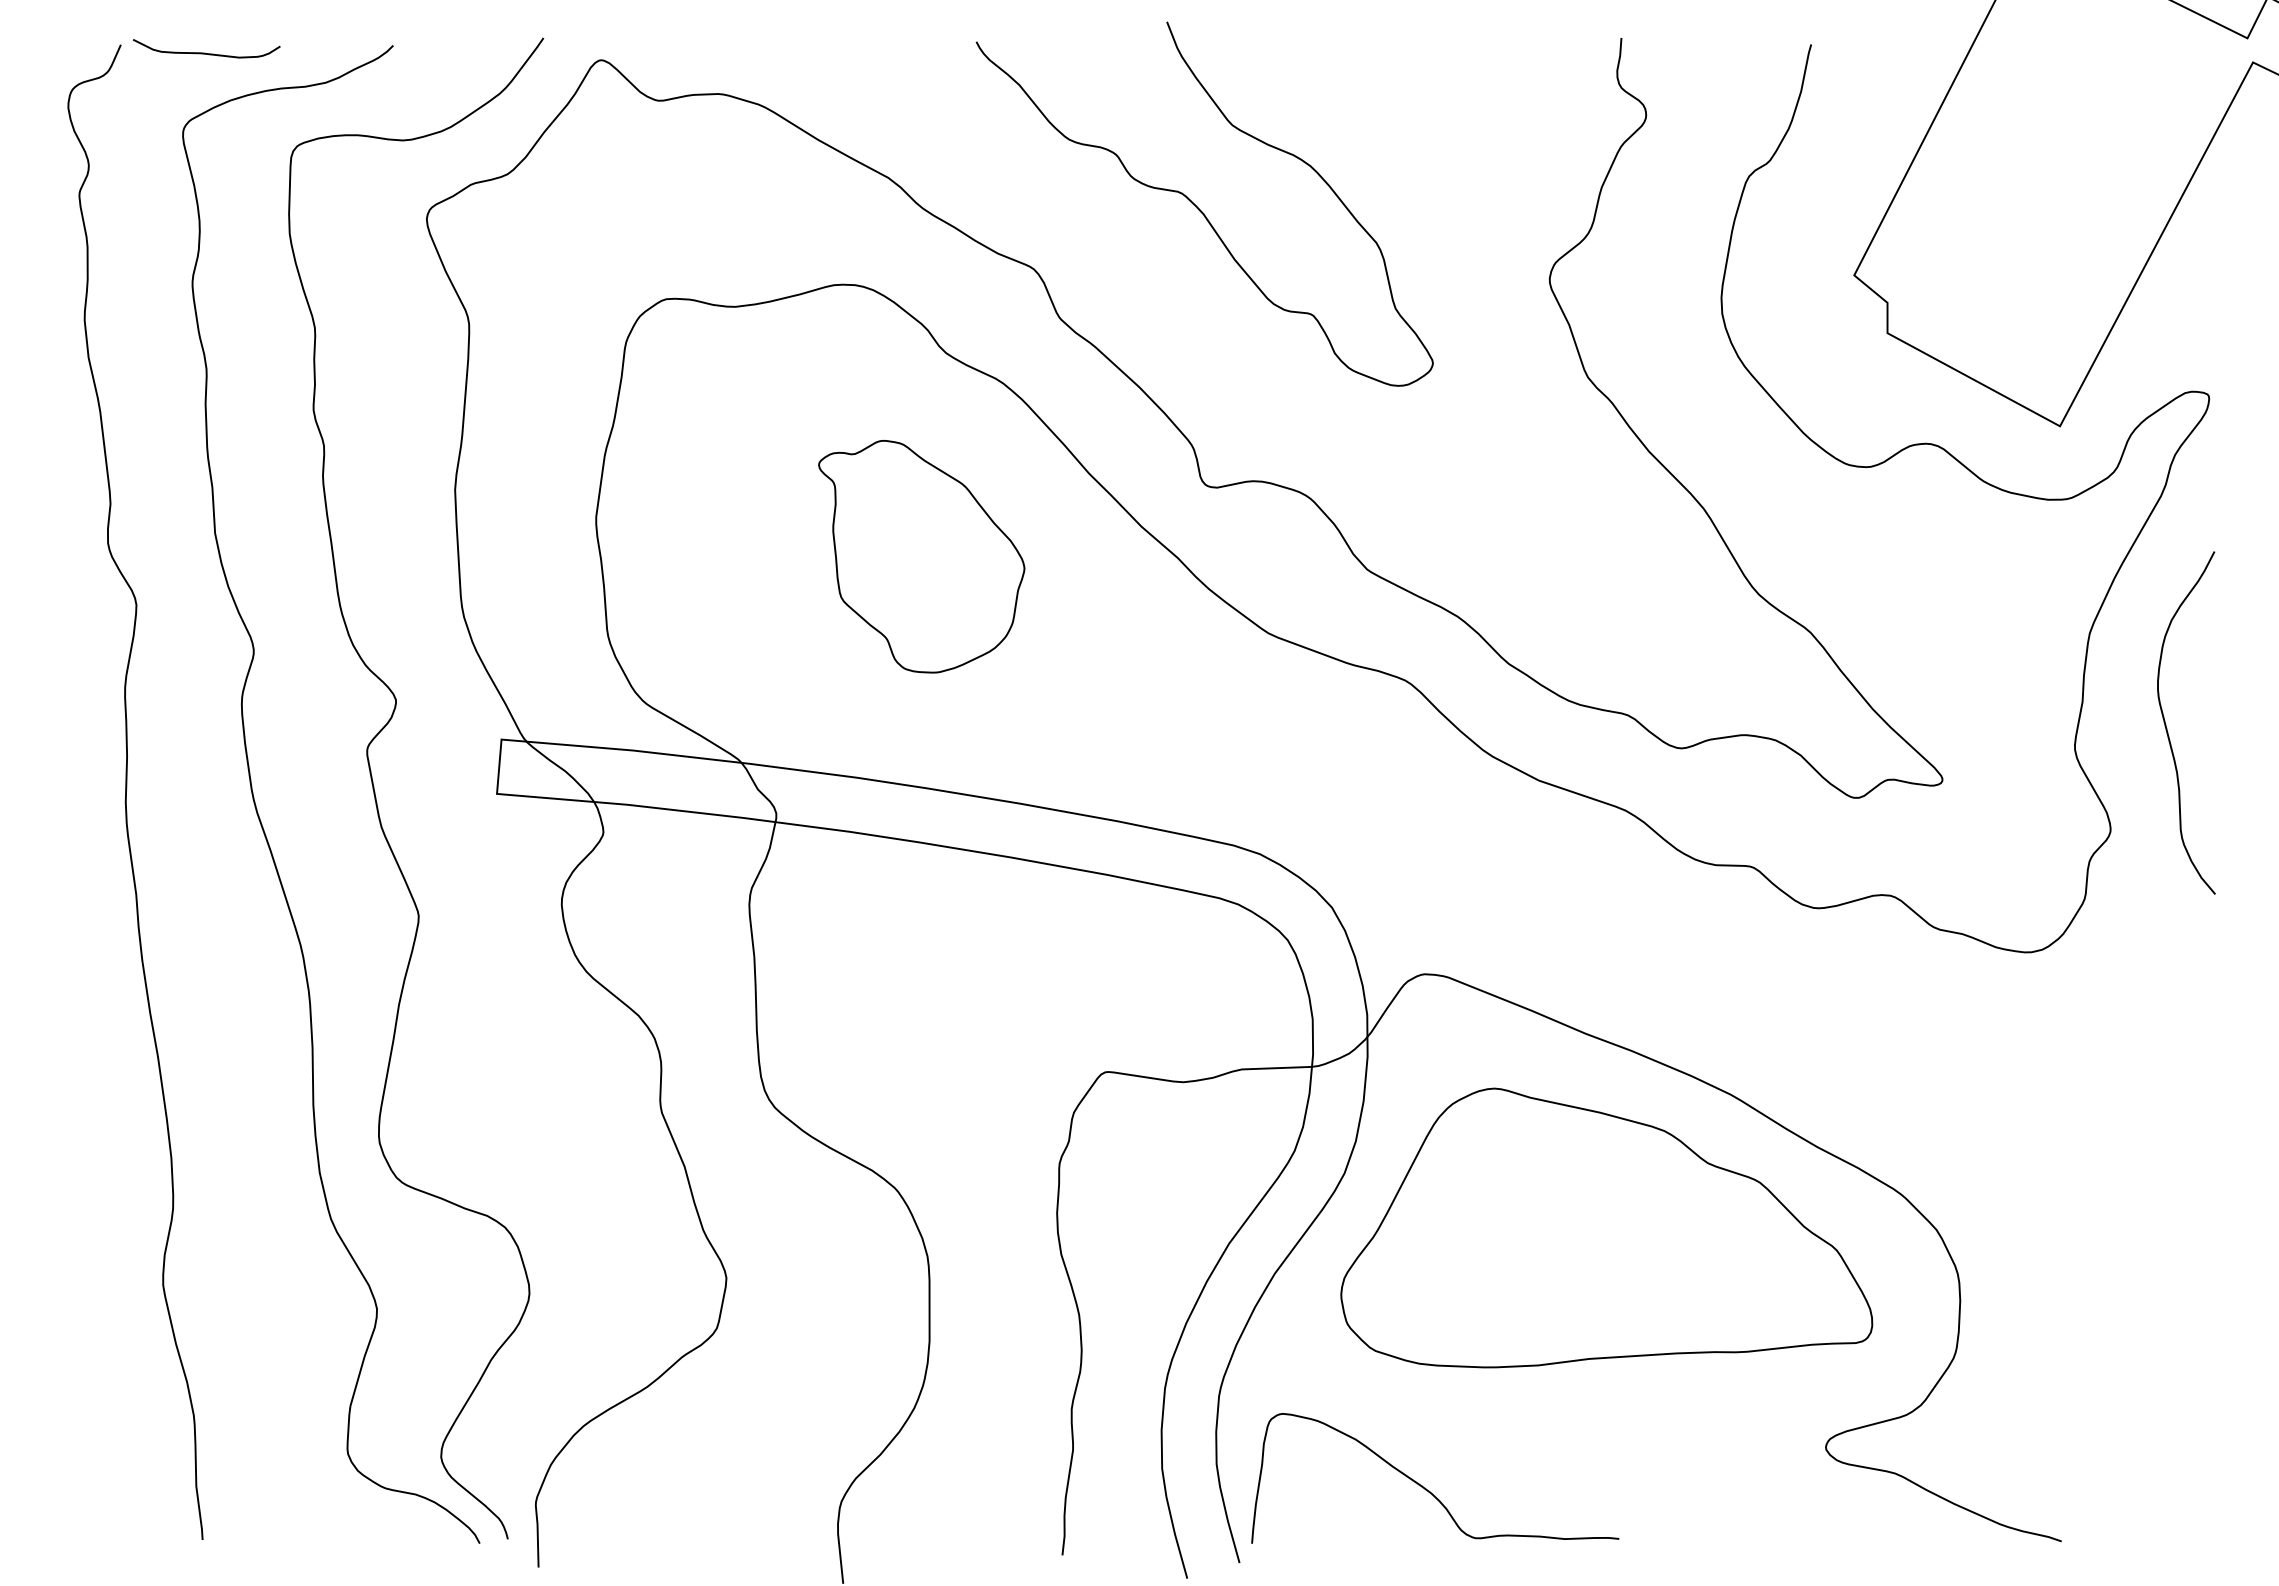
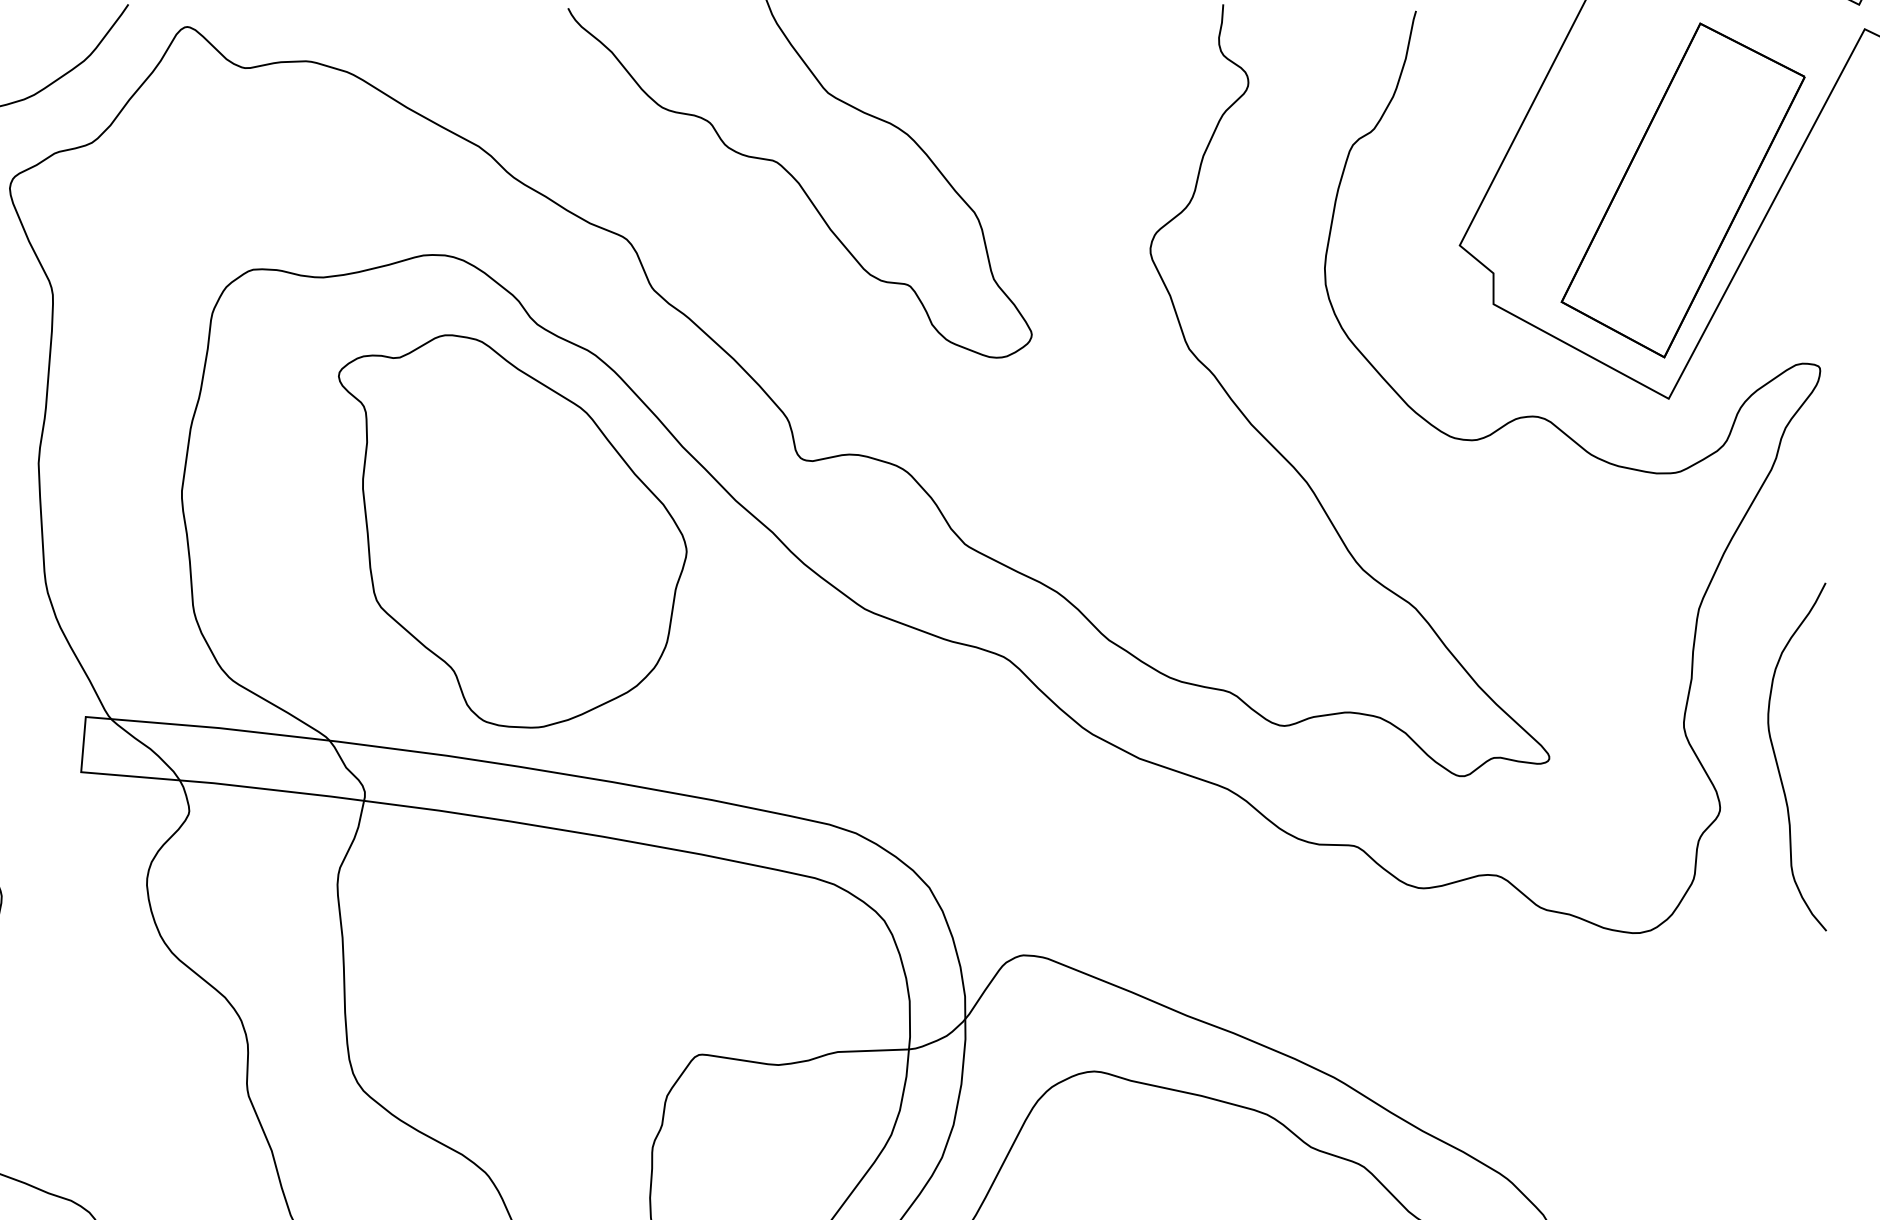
part: (2073, 220) -> (1682, 189), added
part: (921, 556) -> (512, 531), size x1.67
curve: (2167, 728) -> (1777, 762), moved

